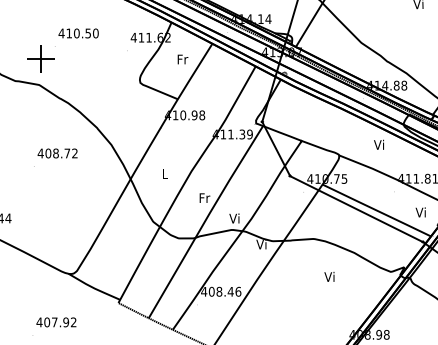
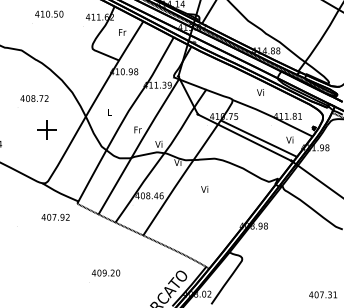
part: (40, 58) -> (46, 129), moved
text: (329, 277) -> (204, 189), moved
text: (56, 321) -> (55, 216), moved

